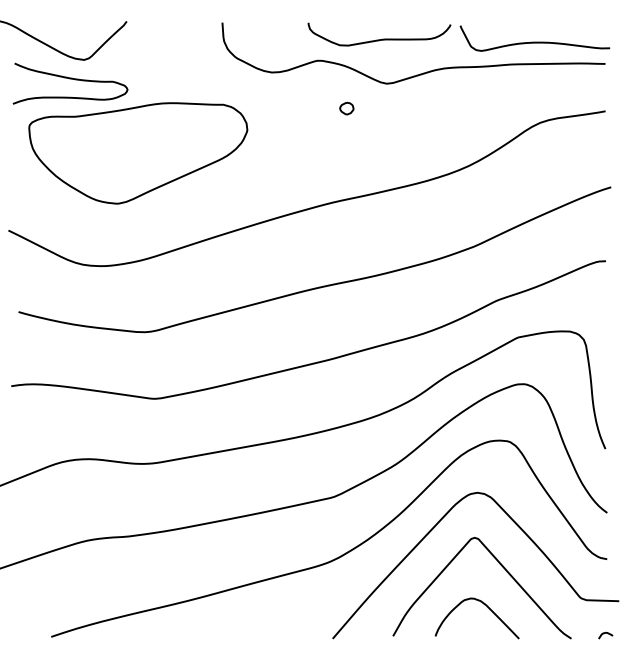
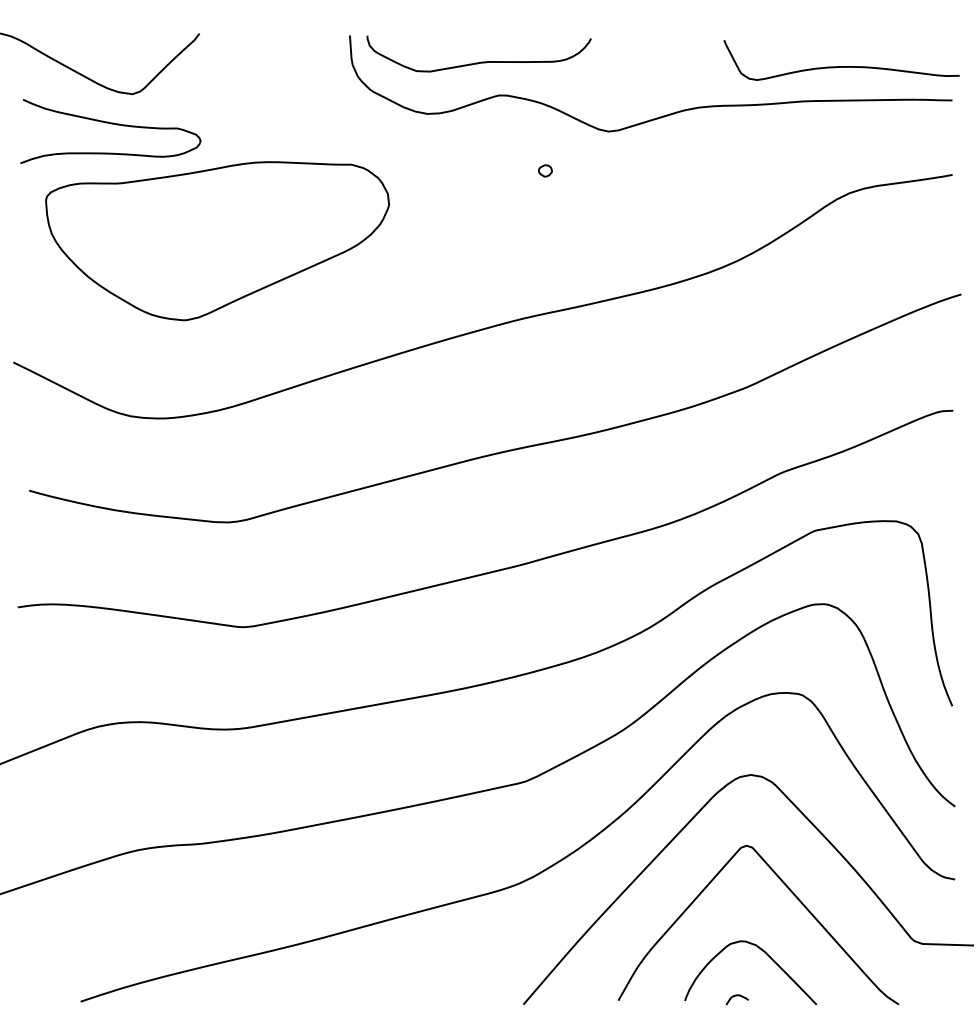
curve: (382, 38) -> (483, 60), moved
part: (346, 108) -> (545, 170), size x0.62
curve: (605, 633) -> (736, 996), moved

